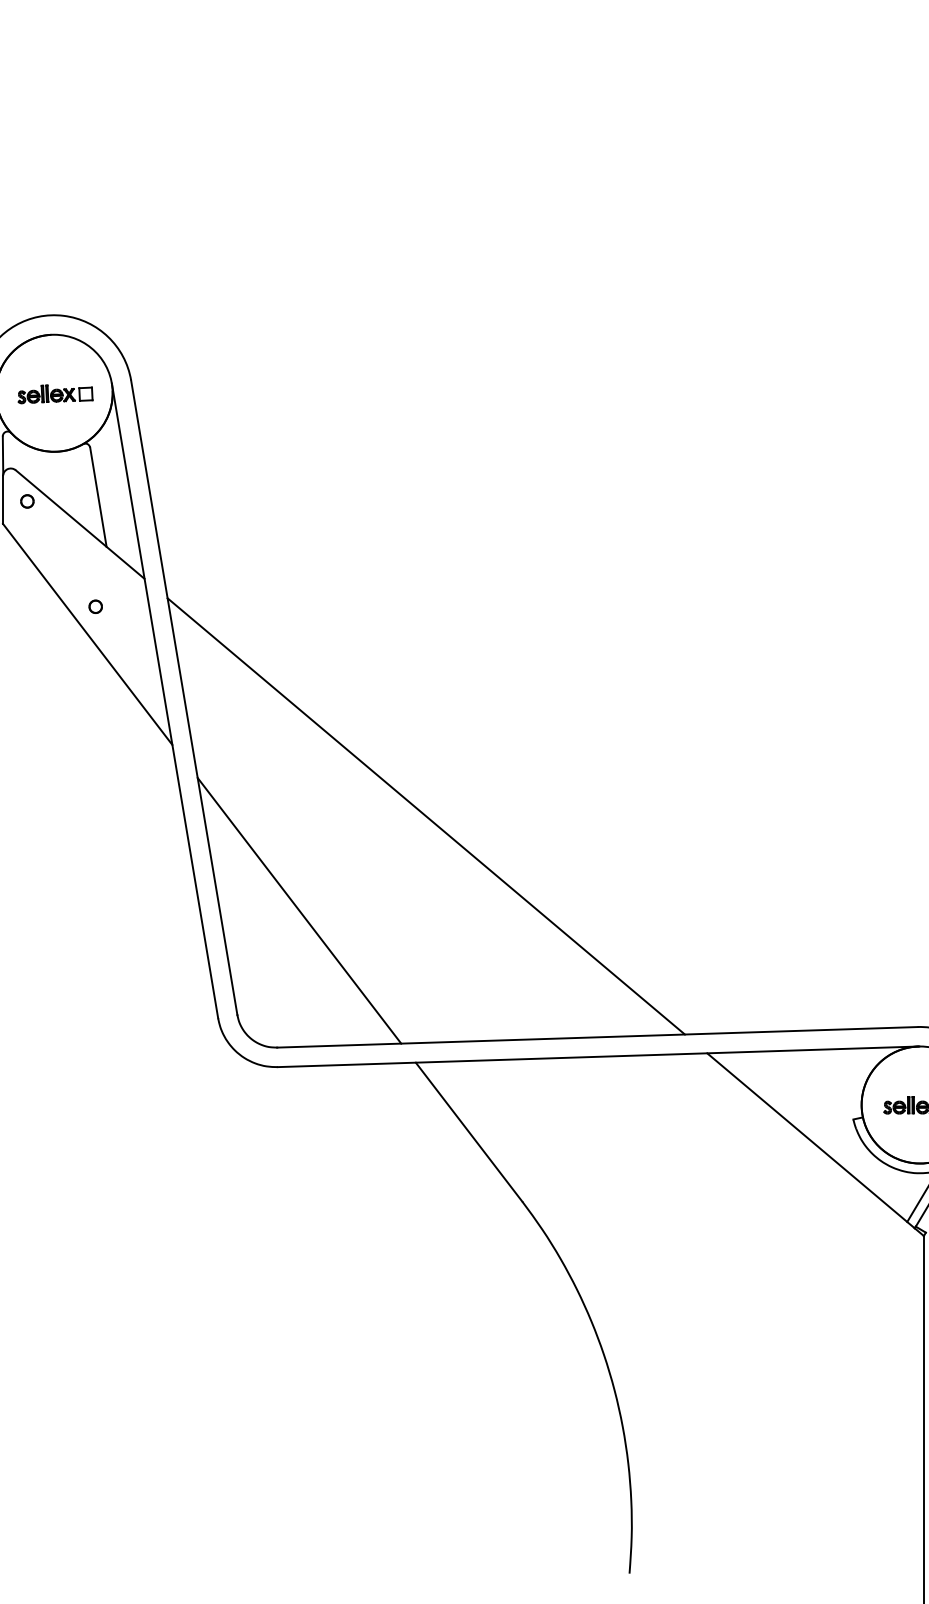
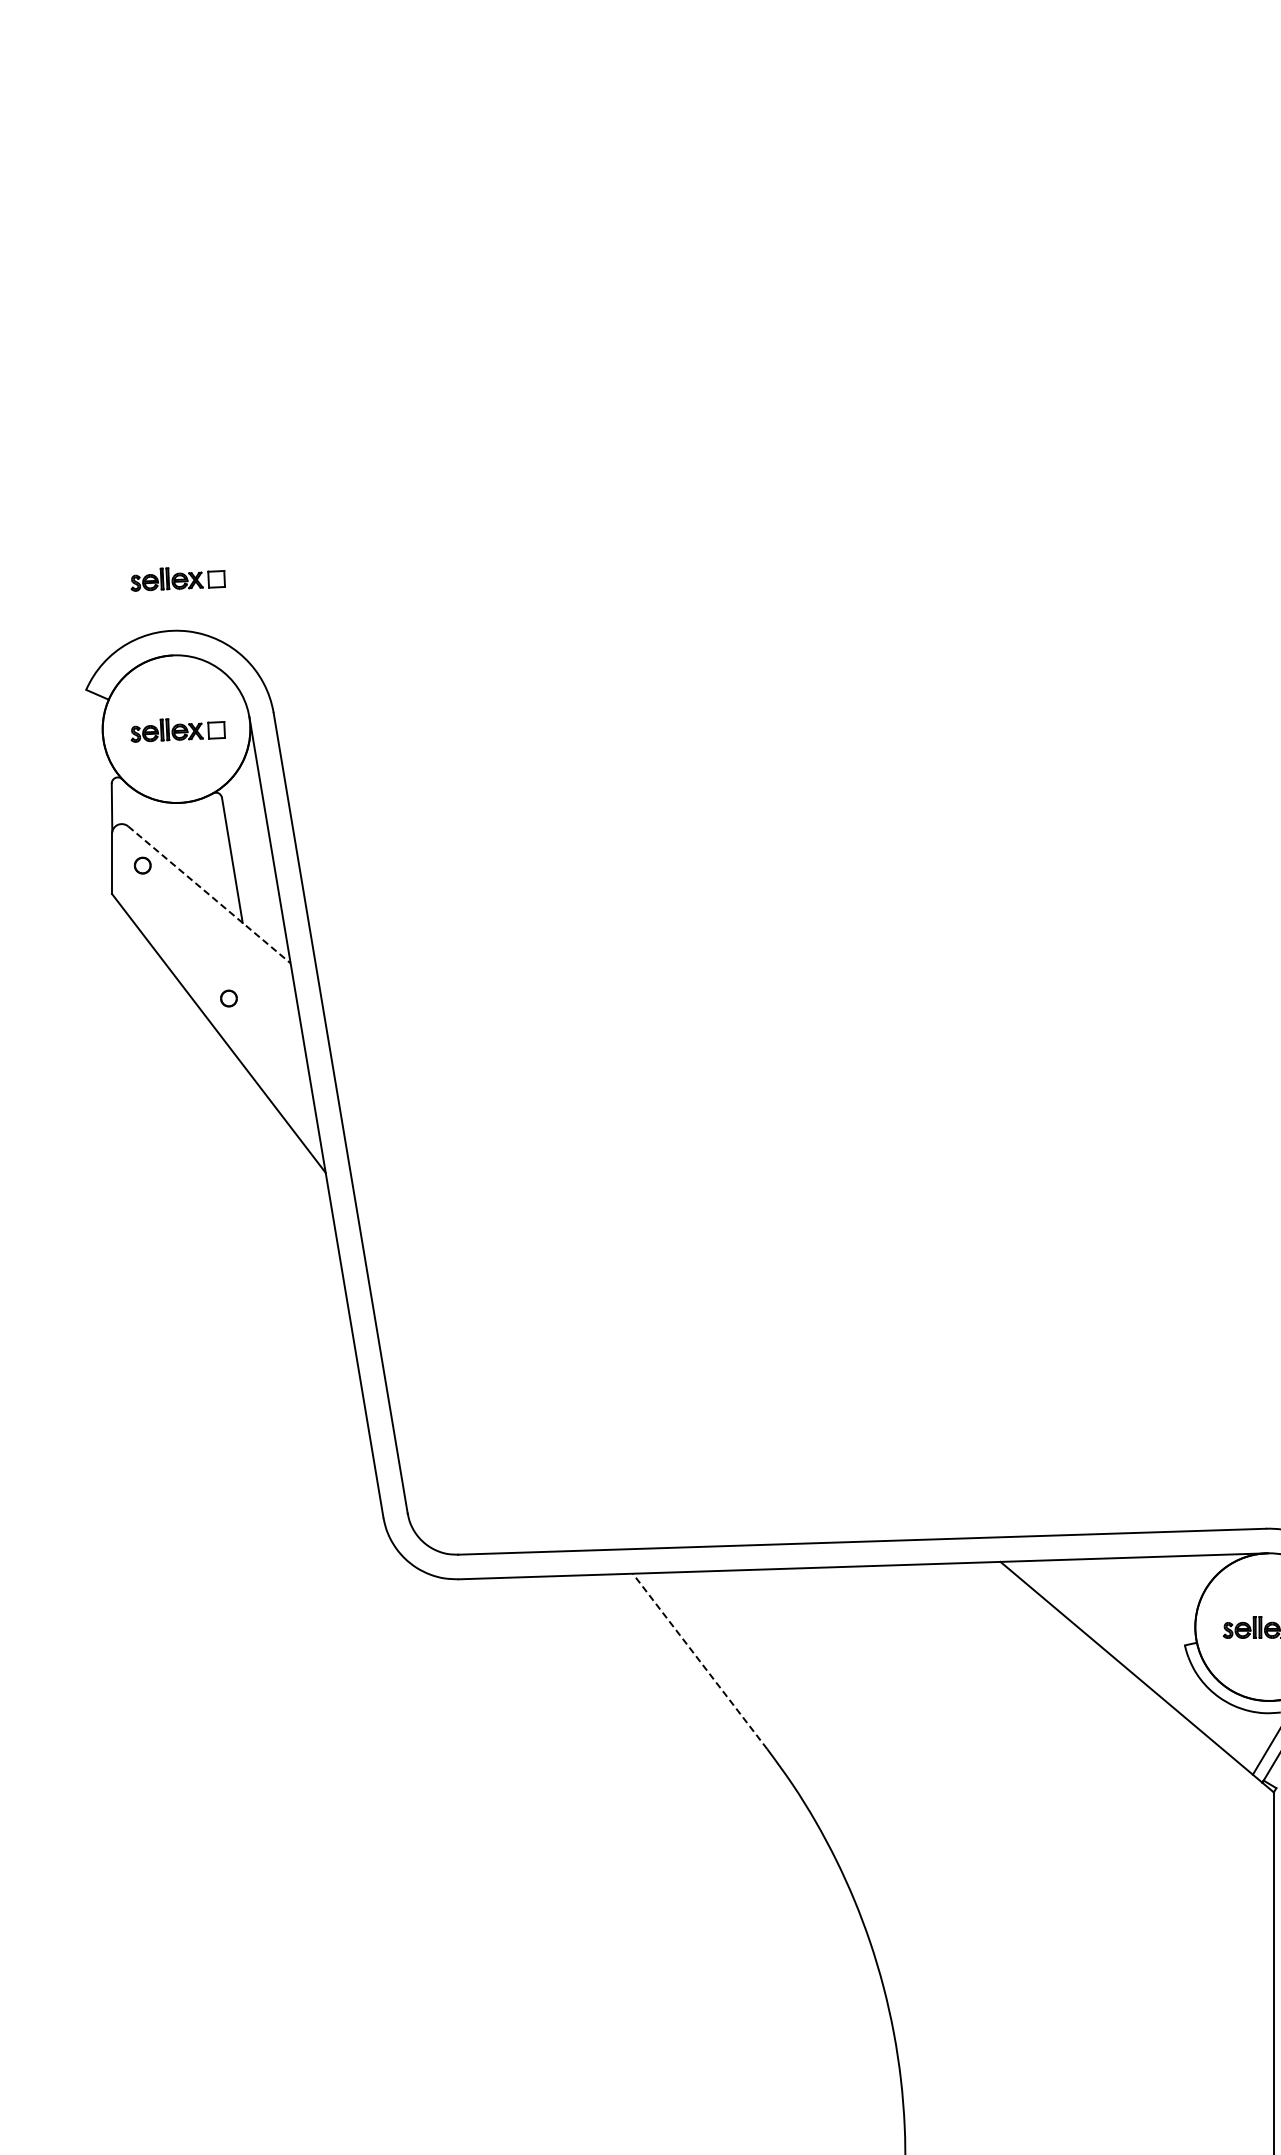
part: (54, 274) -> (177, 579), added
line: (80, 525) -> (209, 895), solid -> dashed
line: (425, 816) -> (645, 1262), removed
line: (299, 910) -> (485, 1381), removed
line: (469, 1132) -> (700, 1661), solid -> dashed

